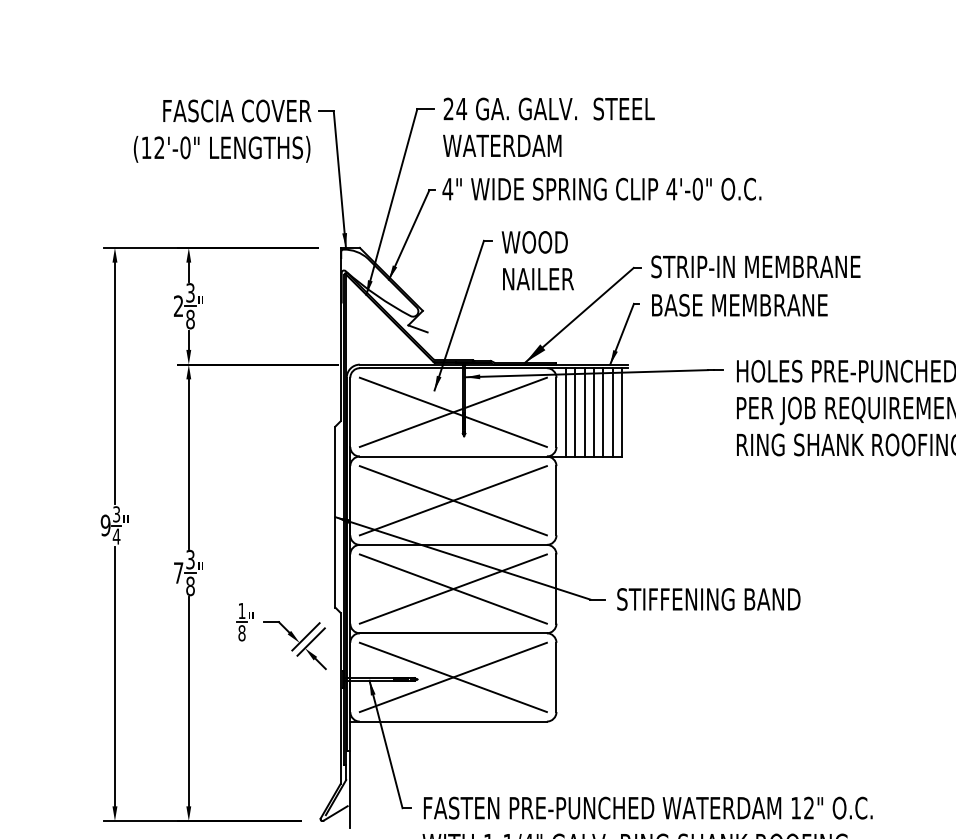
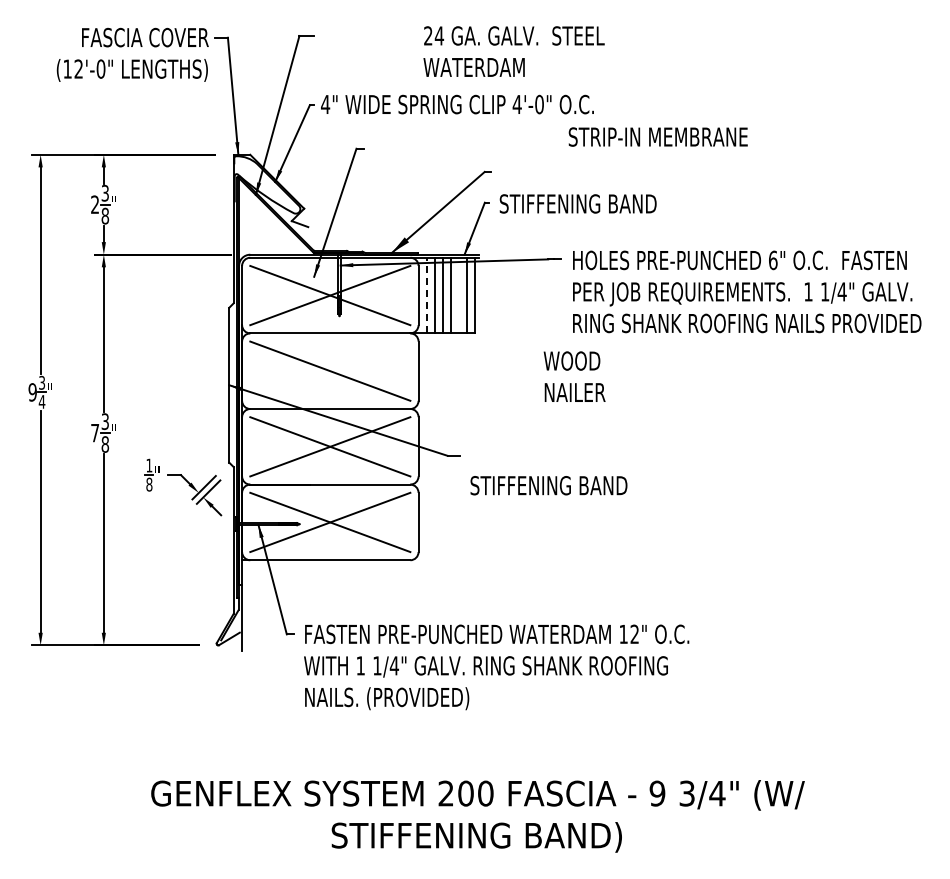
text: (548, 127) -> (513, 51), moved
text: (537, 260) -> (574, 376), moved
text: (755, 266) -> (657, 136), moved
text: (742, 304) -> (577, 203), BASE MEMBRANE -> STIFFENING BAND
line: (565, 412) -> (426, 295), solid -> dashed
line: (603, 412) -> (458, 295), removed
line: (453, 499) -> (330, 370), removed
text: (708, 599) -> (548, 485), moved

